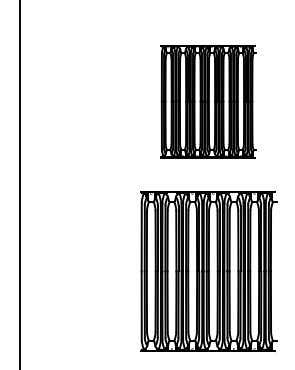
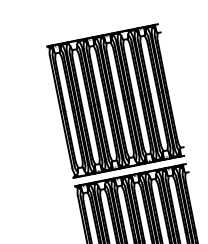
part: (208, 101) -> (116, 100), size x1.43

